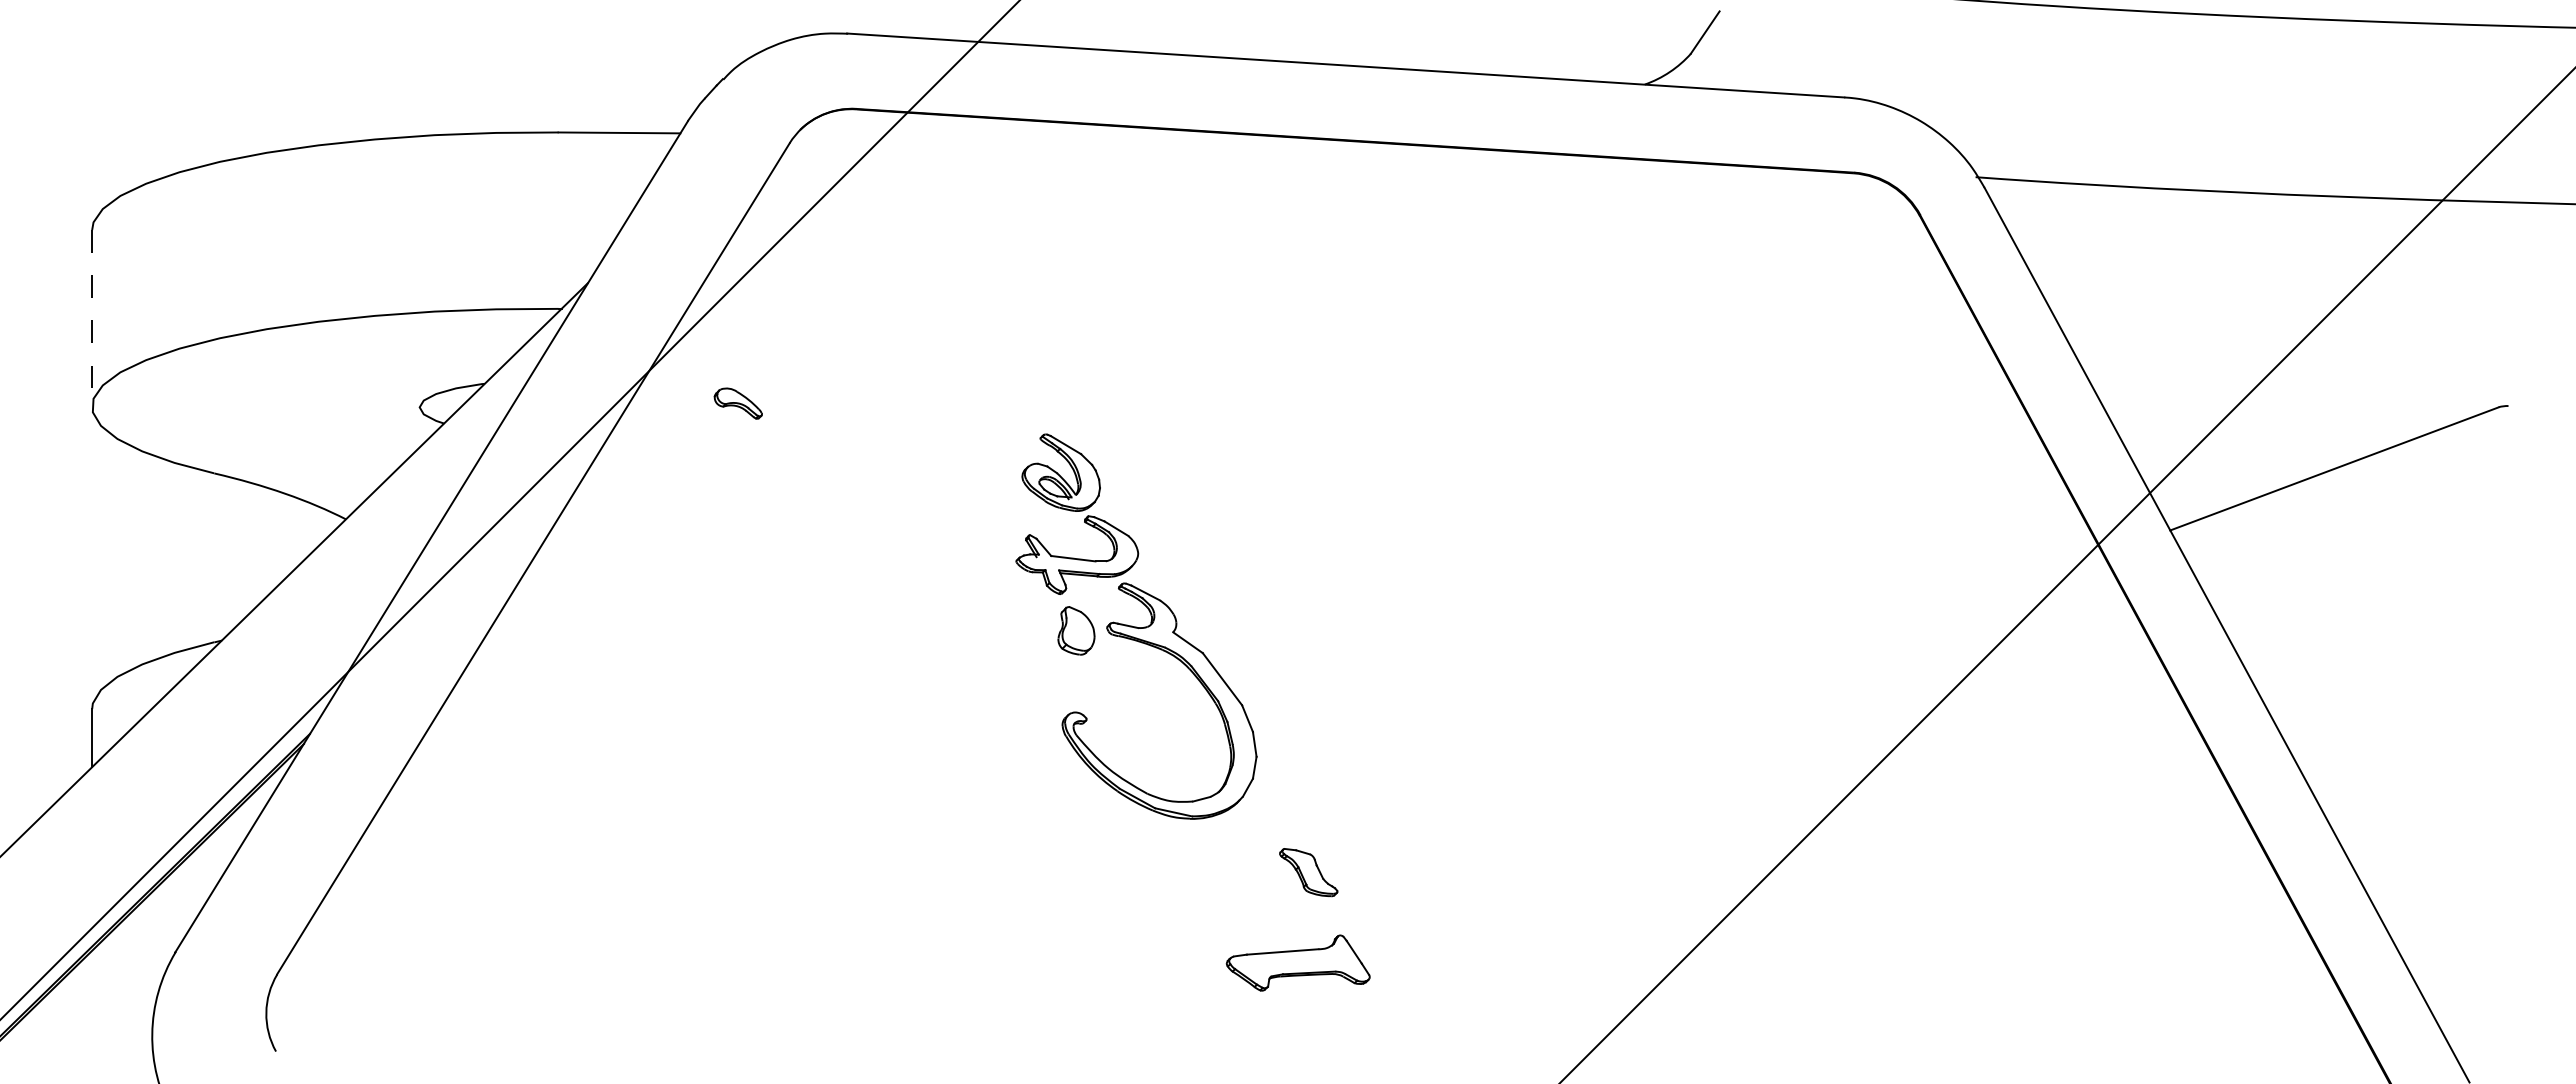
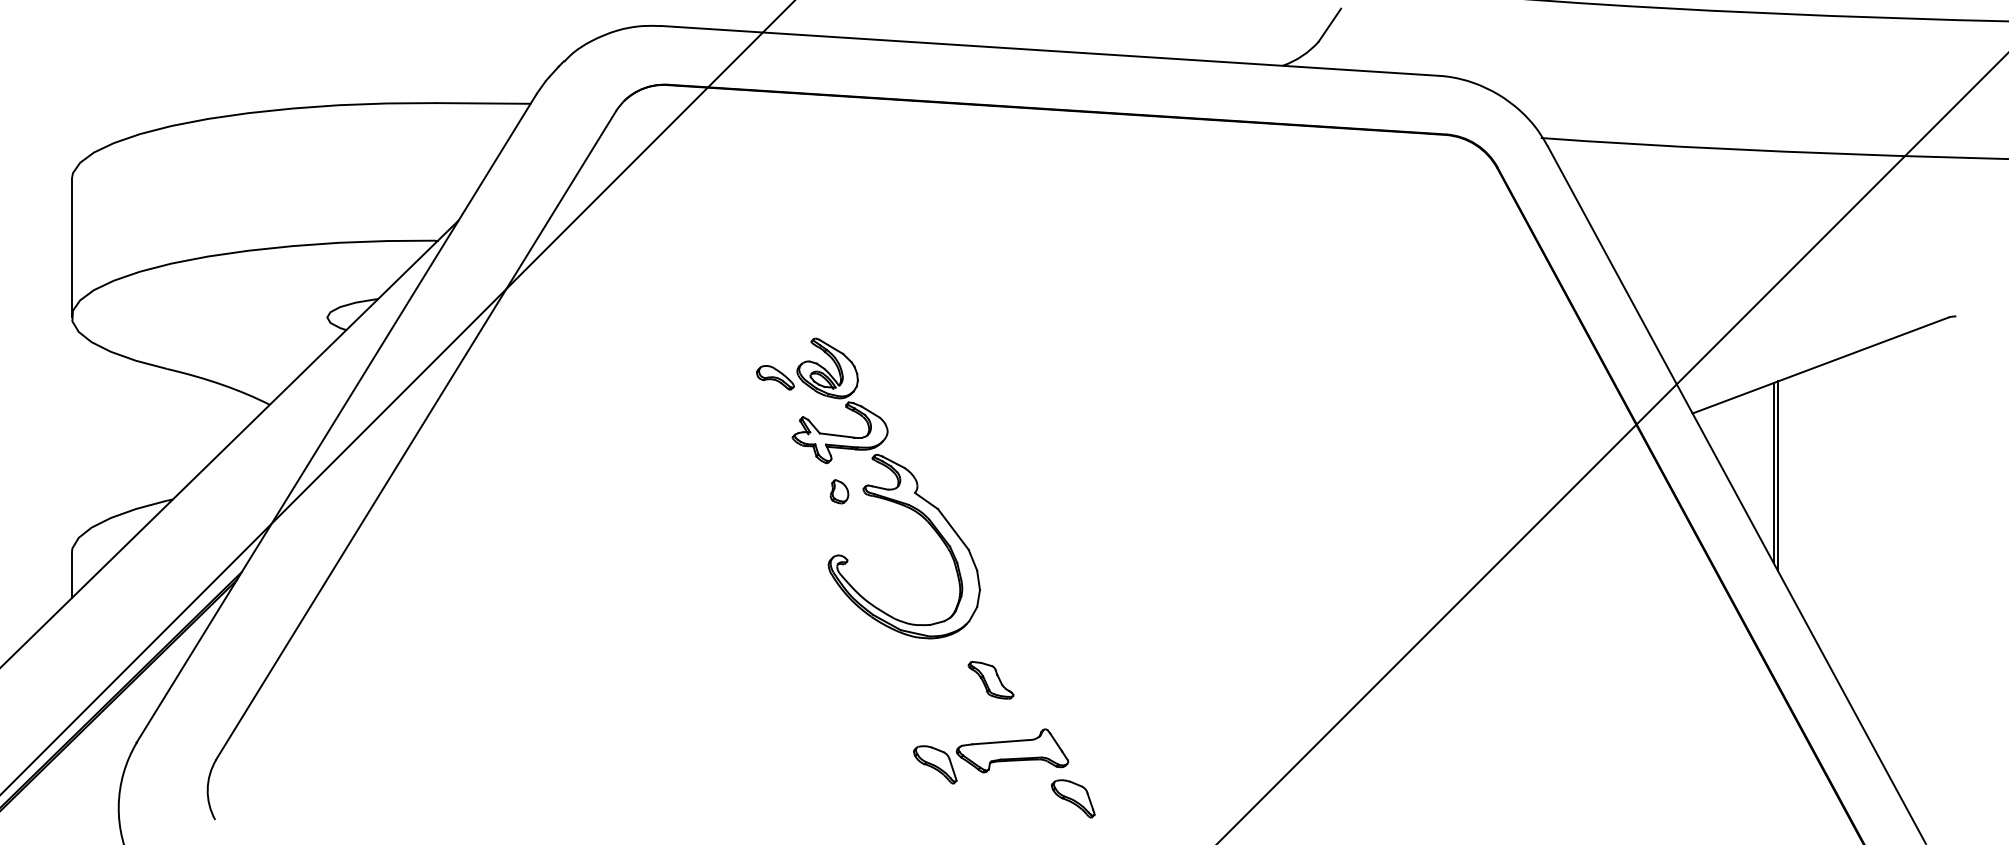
line: (92, 318) -> (72, 248), dashed -> solid
part: (737, 403) -> (774, 377), moved
line: (2274, 606) -> (1773, 472), added
line: (2280, 610) -> (1778, 475), added
part: (1076, 630) -> (839, 491), size x0.62
part: (1308, 872) -> (990, 680), moved
part: (1199, 980) -> (935, 764), added
part: (1376, 1024) -> (1073, 798), added

